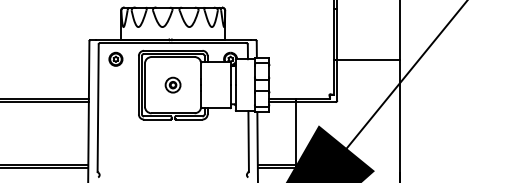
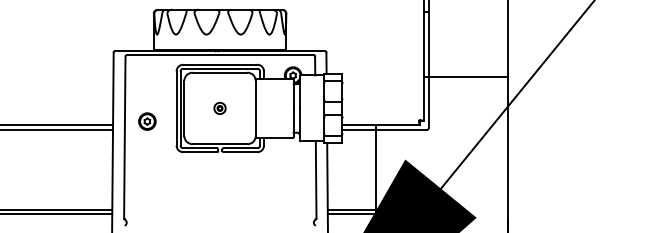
part: (116, 59) -> (147, 121), moved
part: (172, 85) -> (219, 108), size x0.6

